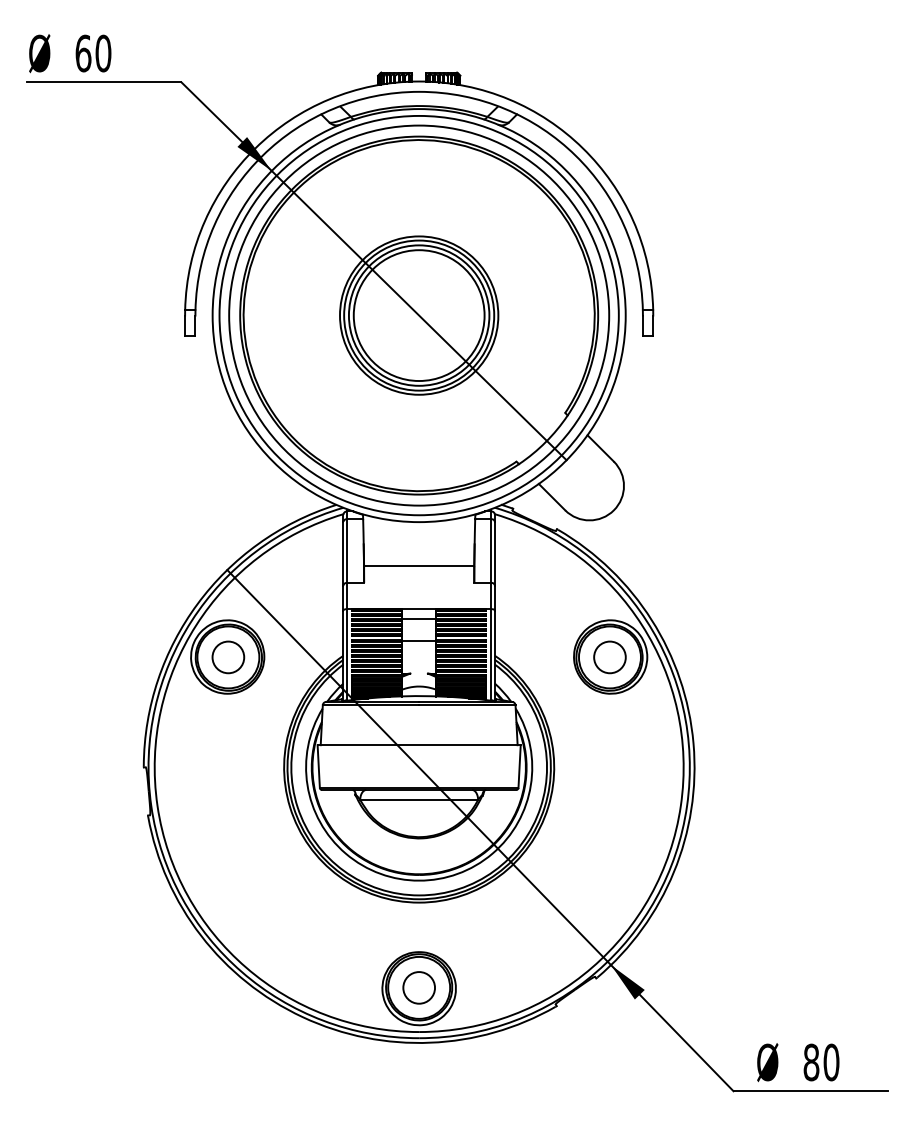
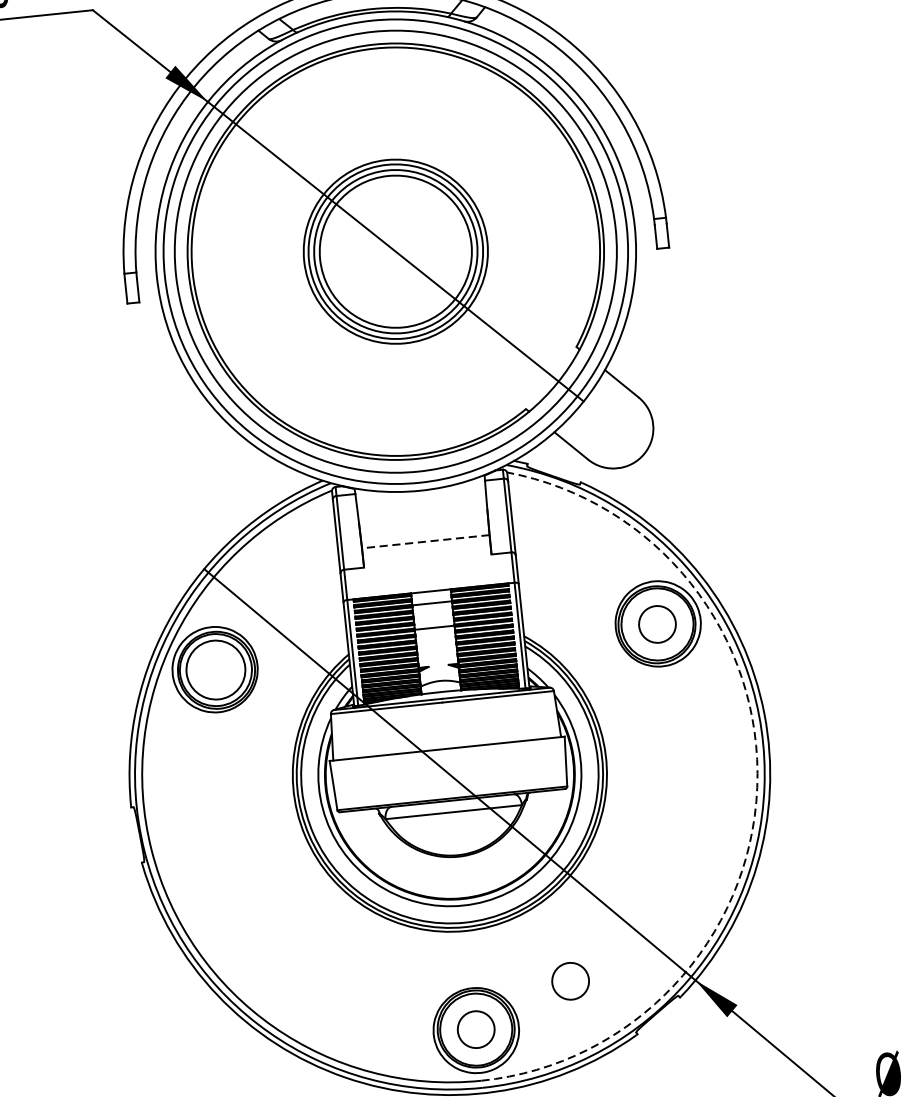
line: (418, 566) -> (425, 542), solid -> dashed
circle: (228, 657) -> (216, 670), size x1.6
arc: (680, 805) -> (756, 787), solid -> dashed
circle: (503, 954) -> (569, 980), added

